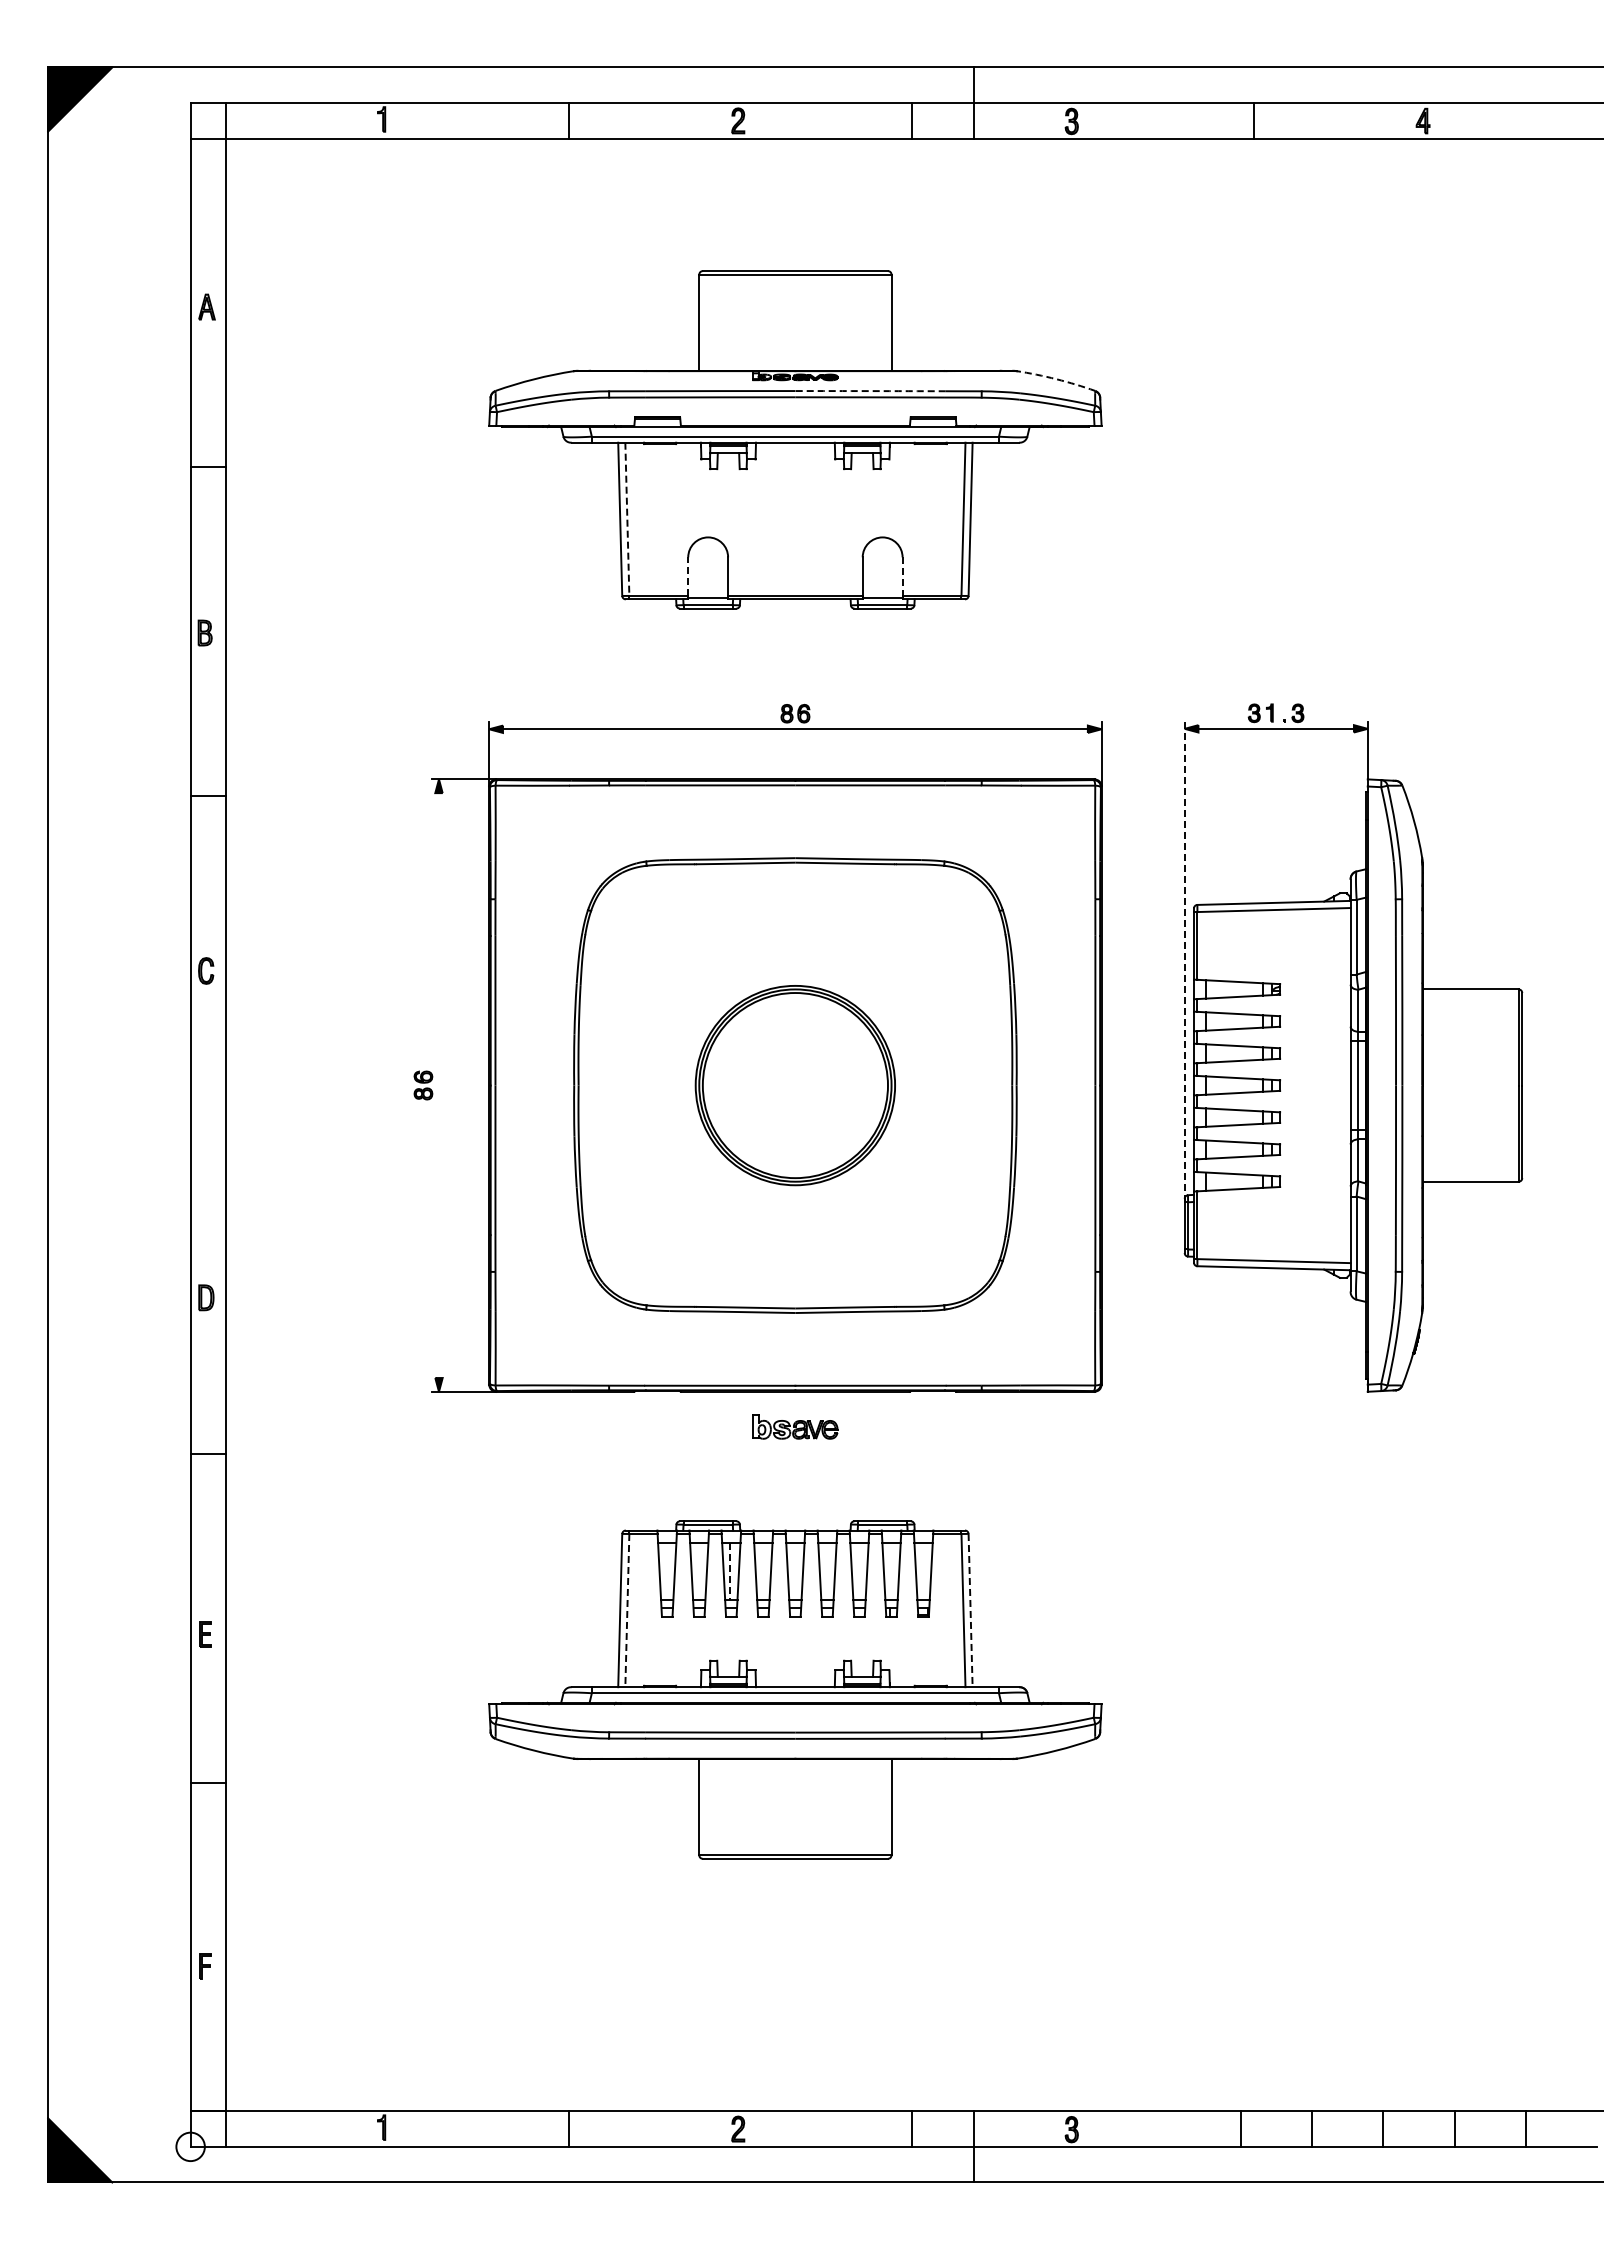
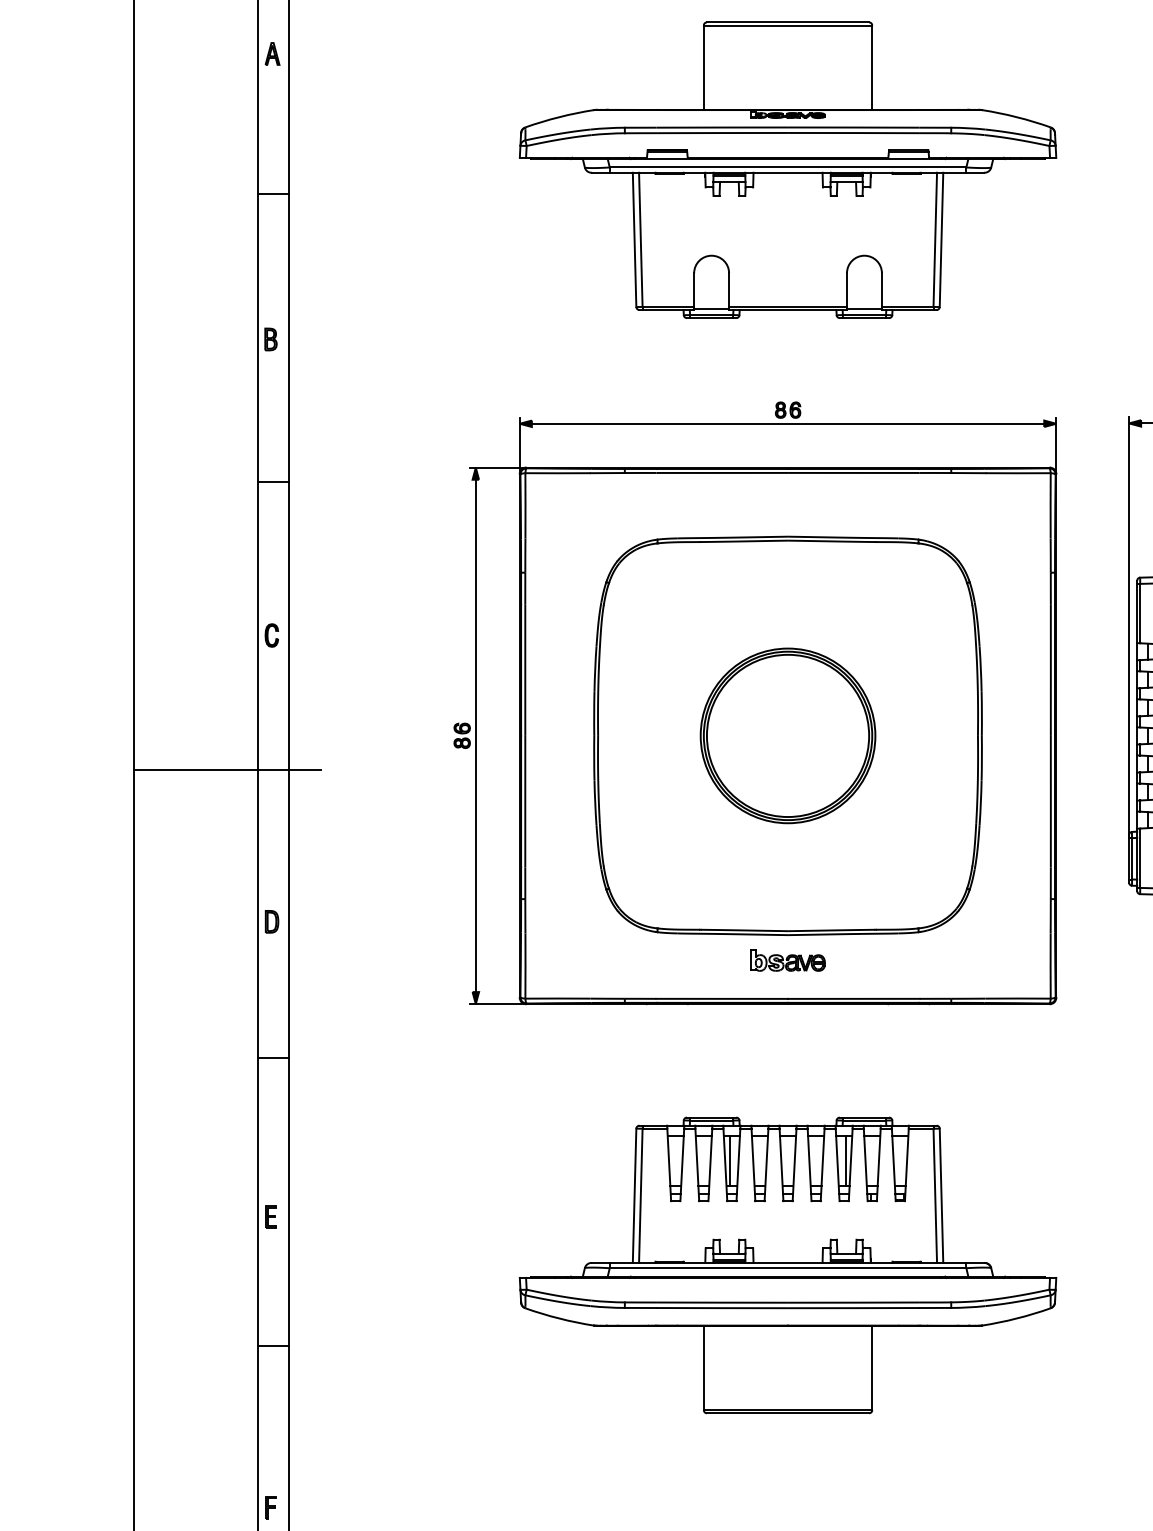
arc: (1056, 379) -> (1016, 117), dashed -> solid
arc: (870, 391) -> (853, 127), dashed -> solid
line: (627, 519) -> (640, 240), dashed -> solid
line: (688, 576) -> (694, 289), dashed -> solid
line: (902, 577) -> (881, 290), dashed -> solid
line: (1184, 961) -> (1128, 627), dashed -> solid
line: (438, 1085) -> (475, 735), added
line: (154, 1125) -> (226, 770), added
part: (795, 1426) -> (788, 960), moved
line: (861, 1570) -> (845, 1160), added
line: (729, 1571) -> (730, 1161), dashed -> solid
line: (627, 1610) -> (640, 1195), dashed -> solid
line: (970, 1610) -> (941, 1195), dashed -> solid

